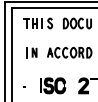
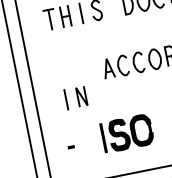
part: (31, 52) -> (75, 97), moved

